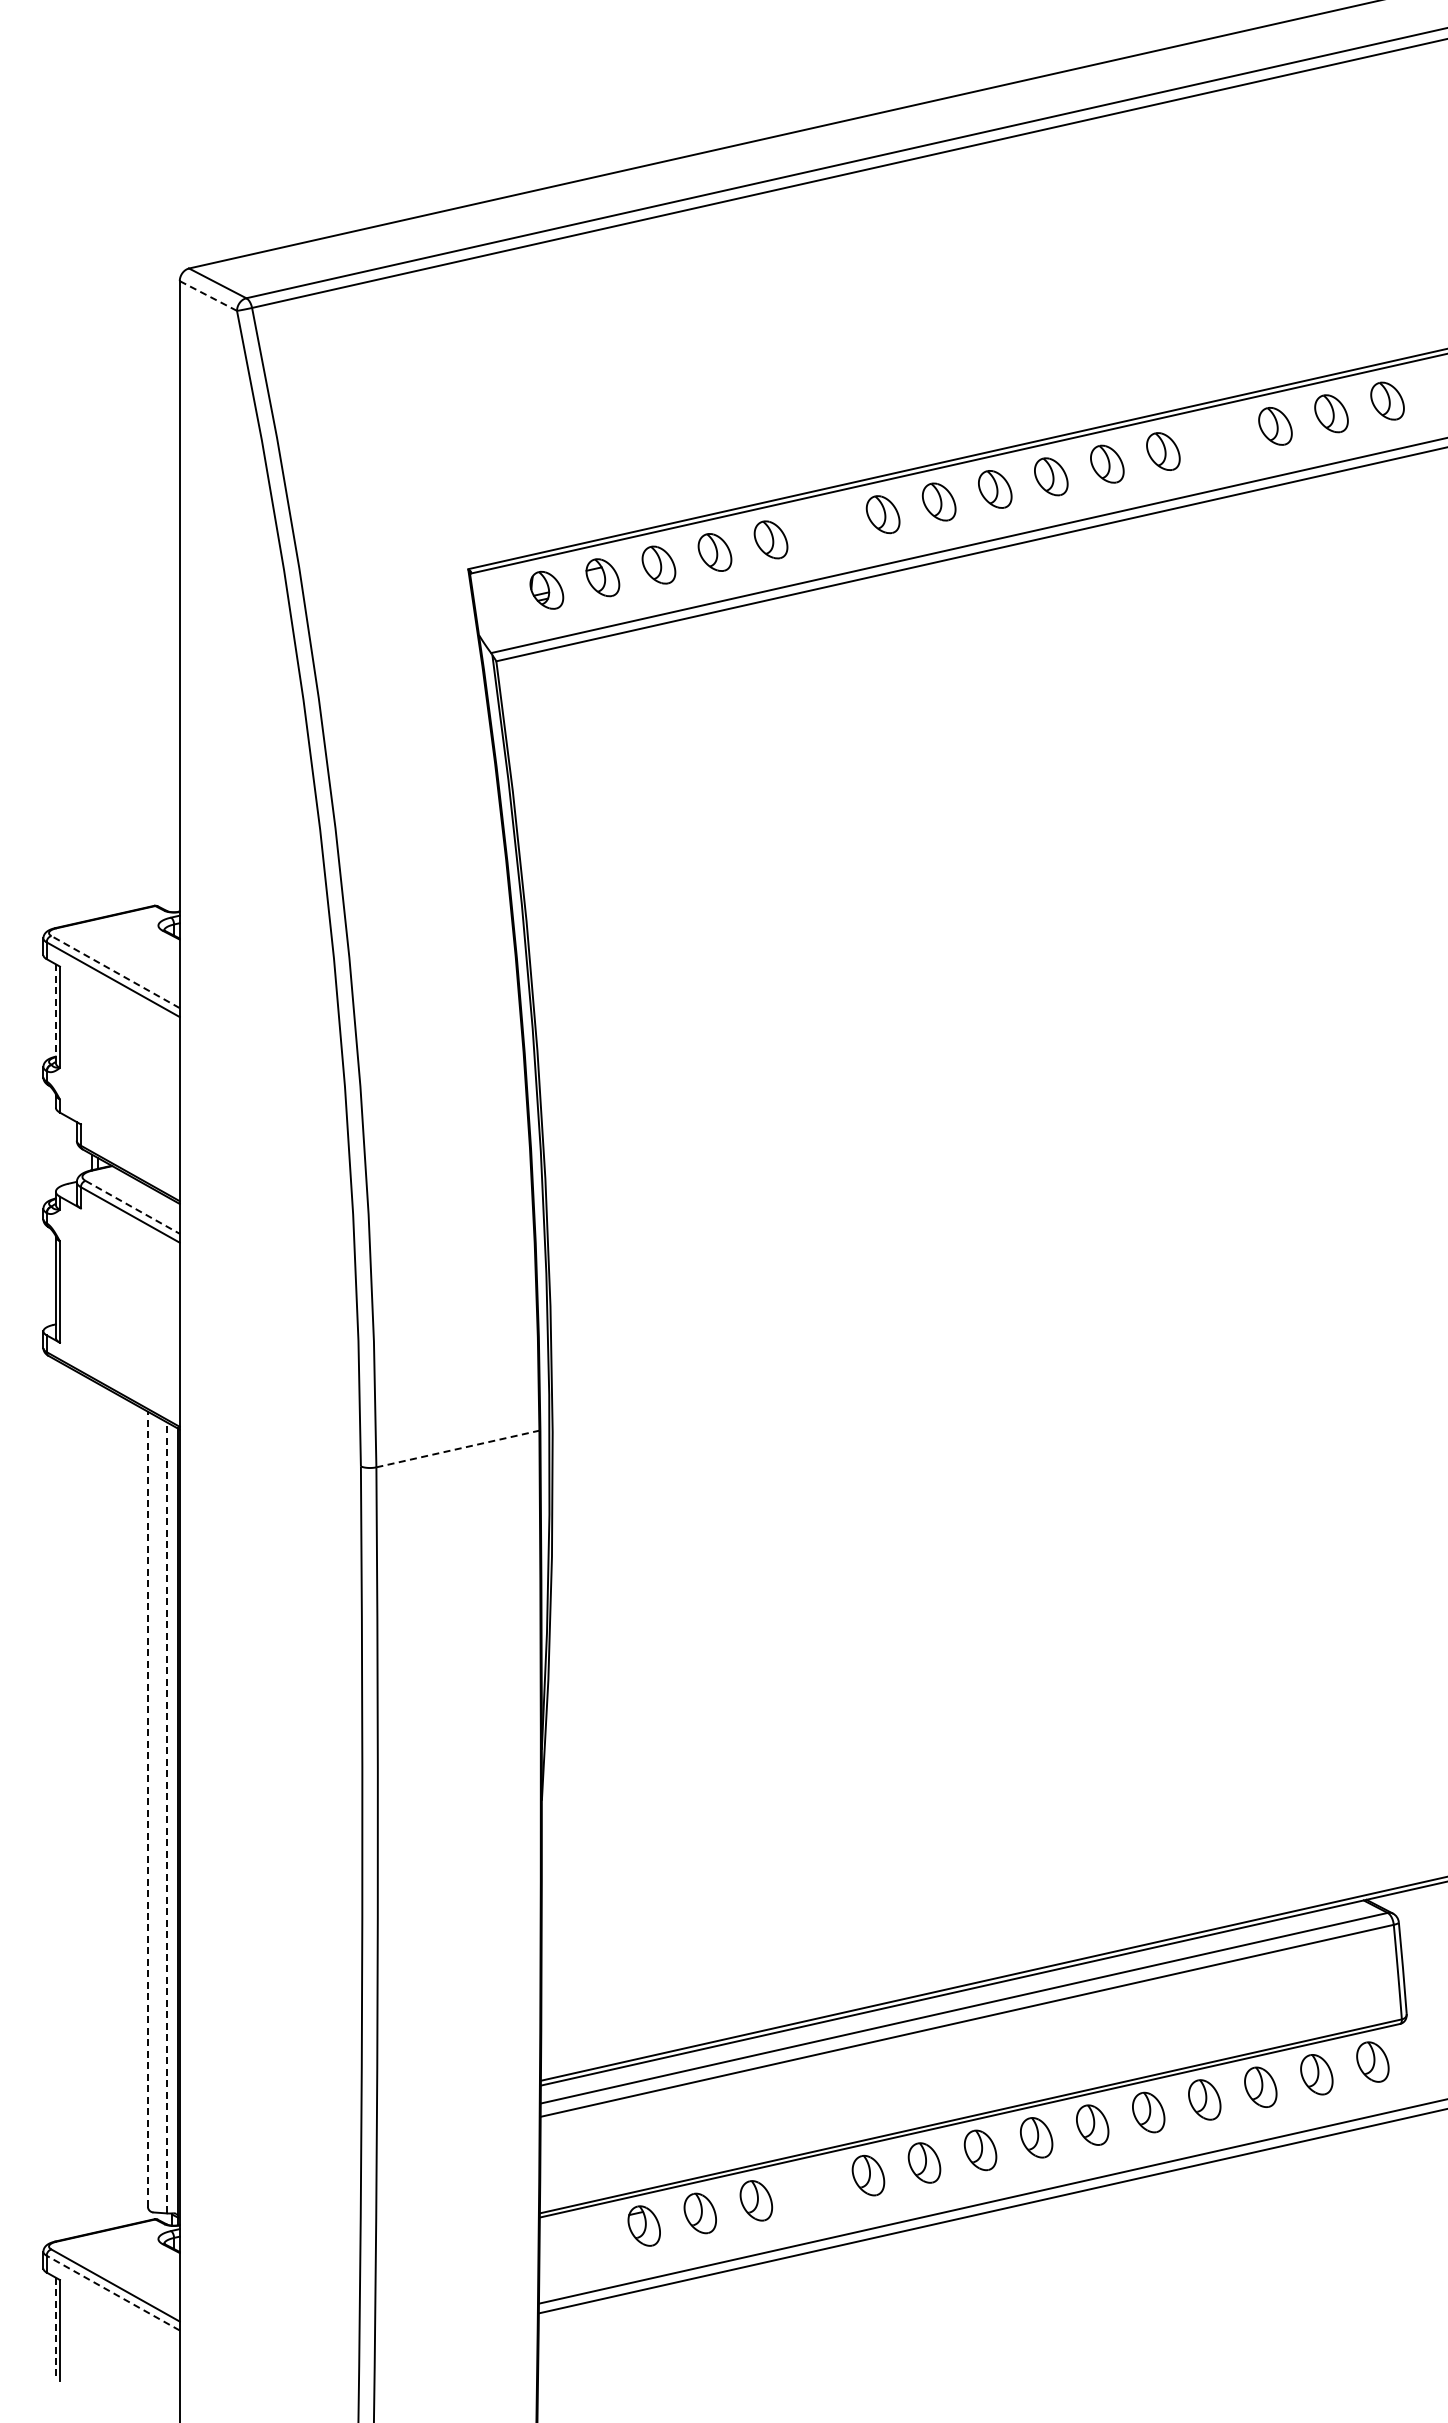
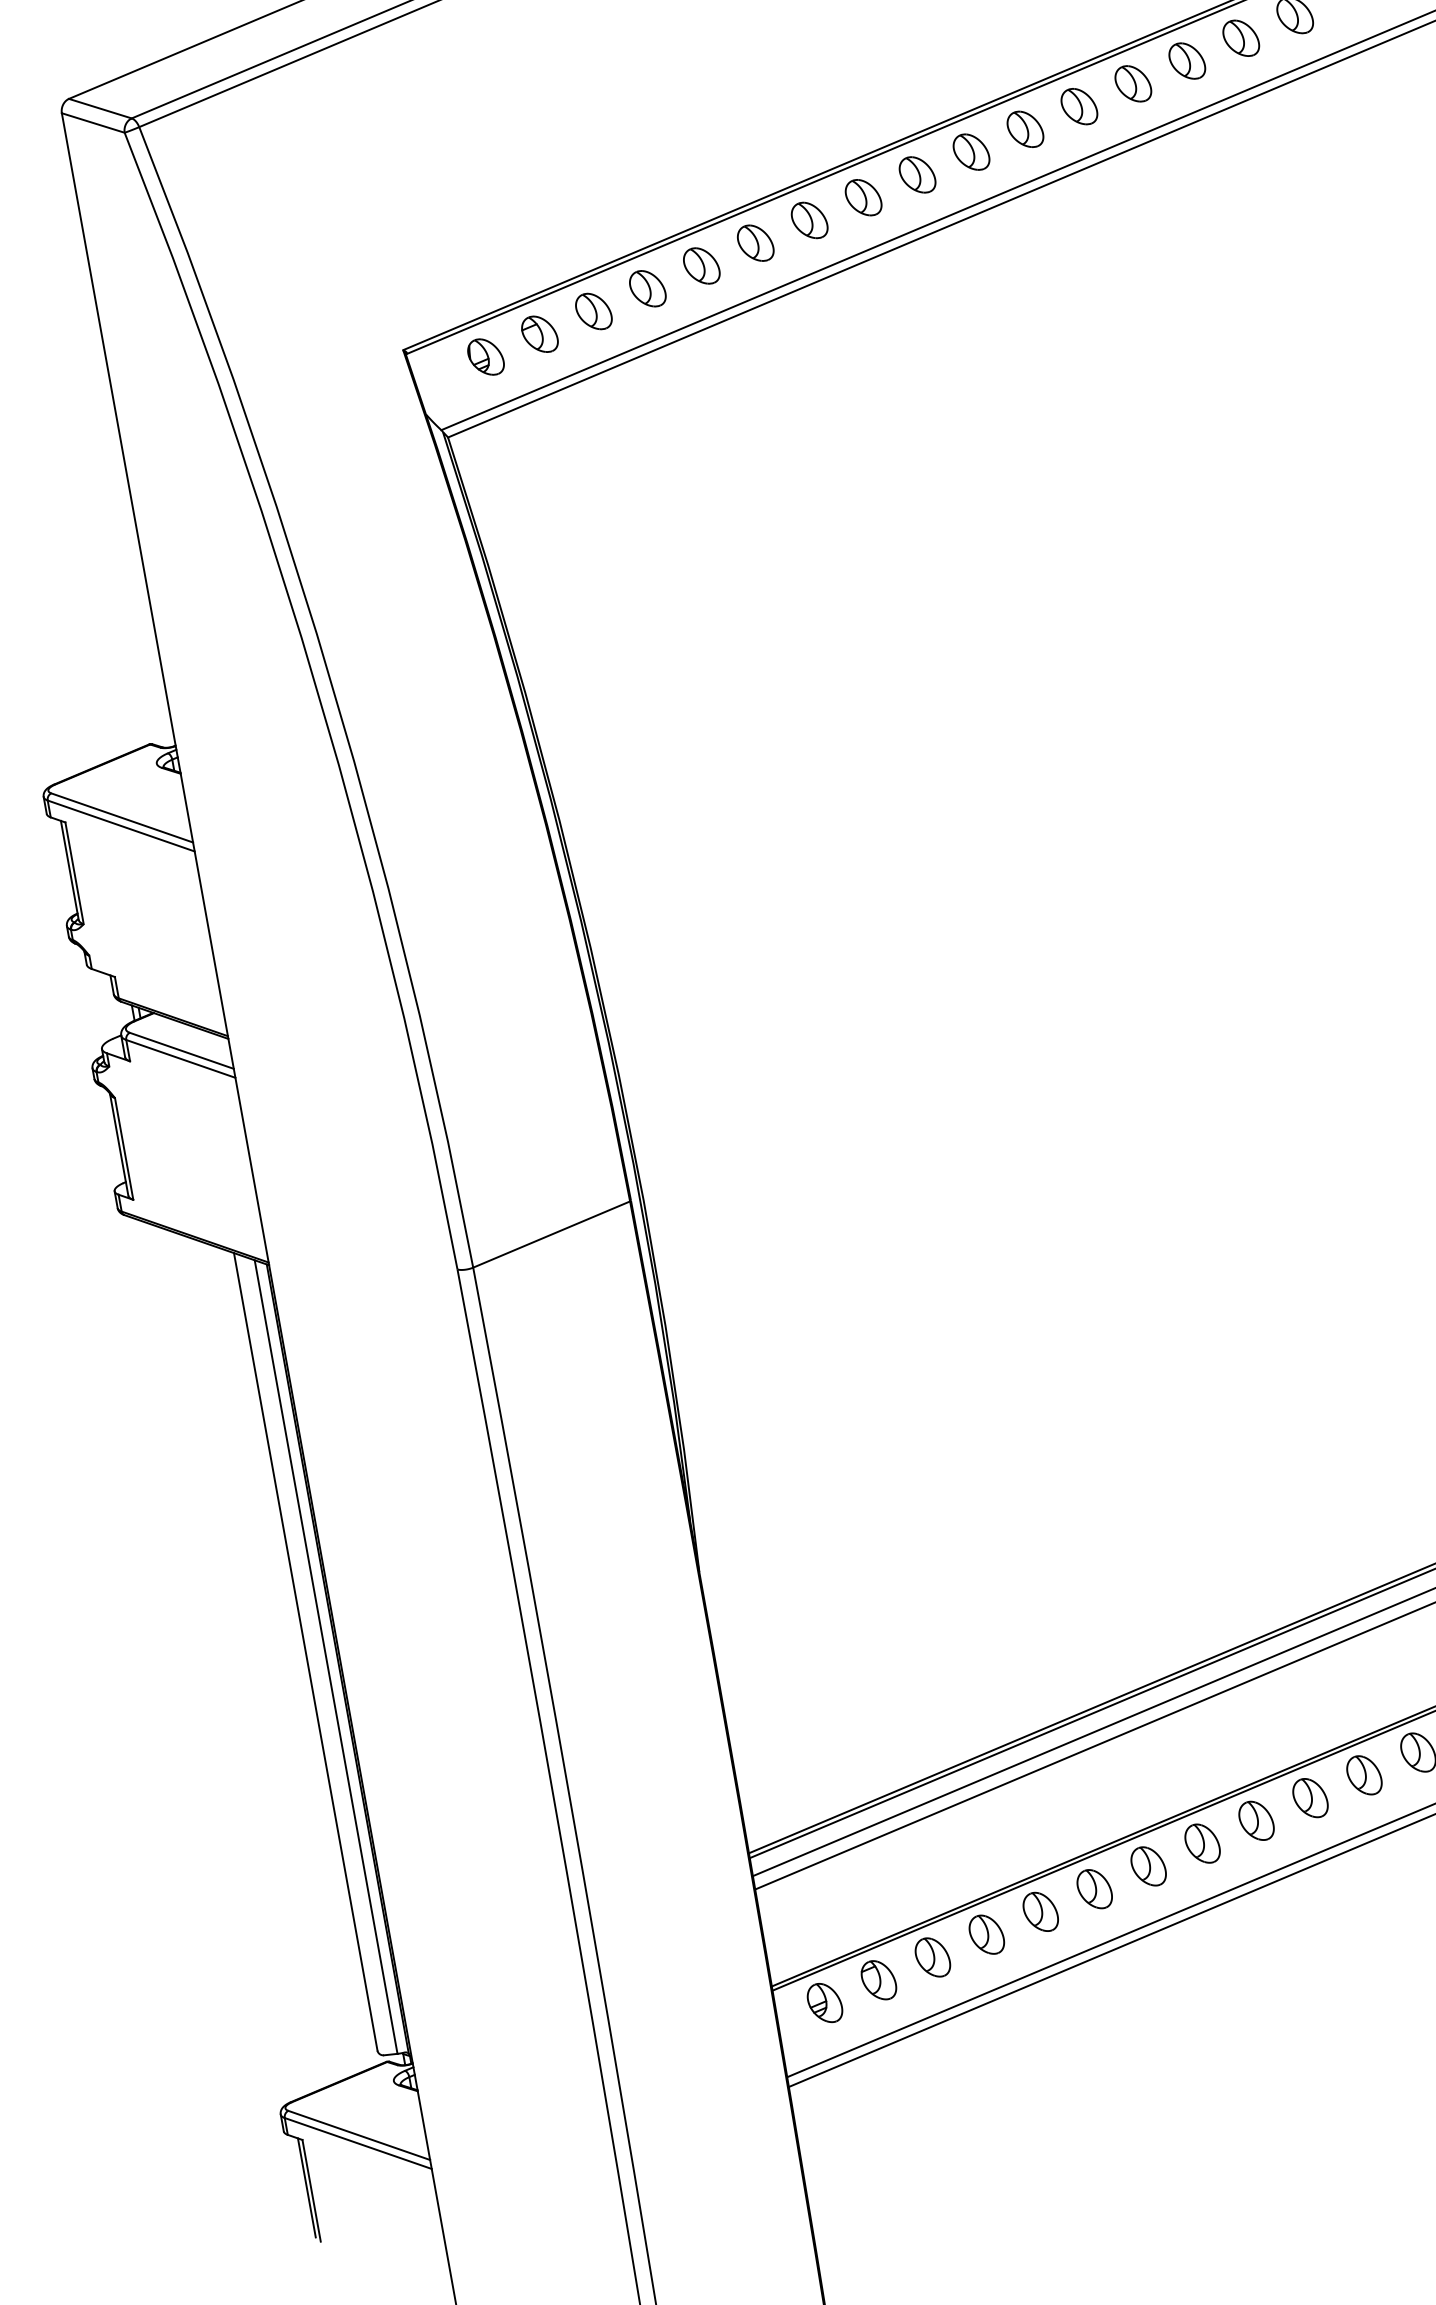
line: (207, 295) -> (92, 122), dashed -> solid
part: (1219, 438) -> (1133, 83), added
part: (826, 526) -> (754, 242), added
line: (115, 972) -> (122, 818), dashed -> solid
line: (55, 1013) -> (69, 870), dashed -> solid
line: (132, 1207) -> (181, 1051), dashed -> solid
line: (457, 1449) -> (551, 1235), dashed -> solid
line: (147, 1809) -> (305, 1652), dashed -> solid
line: (166, 1817) -> (325, 1656), dashed -> solid
part: (812, 2187) -> (1040, 1911), added
part: (587, 2238) -> (824, 2003), added
line: (112, 2292) -> (357, 2142), dashed -> solid
line: (55, 2326) -> (306, 2187), dashed -> solid

